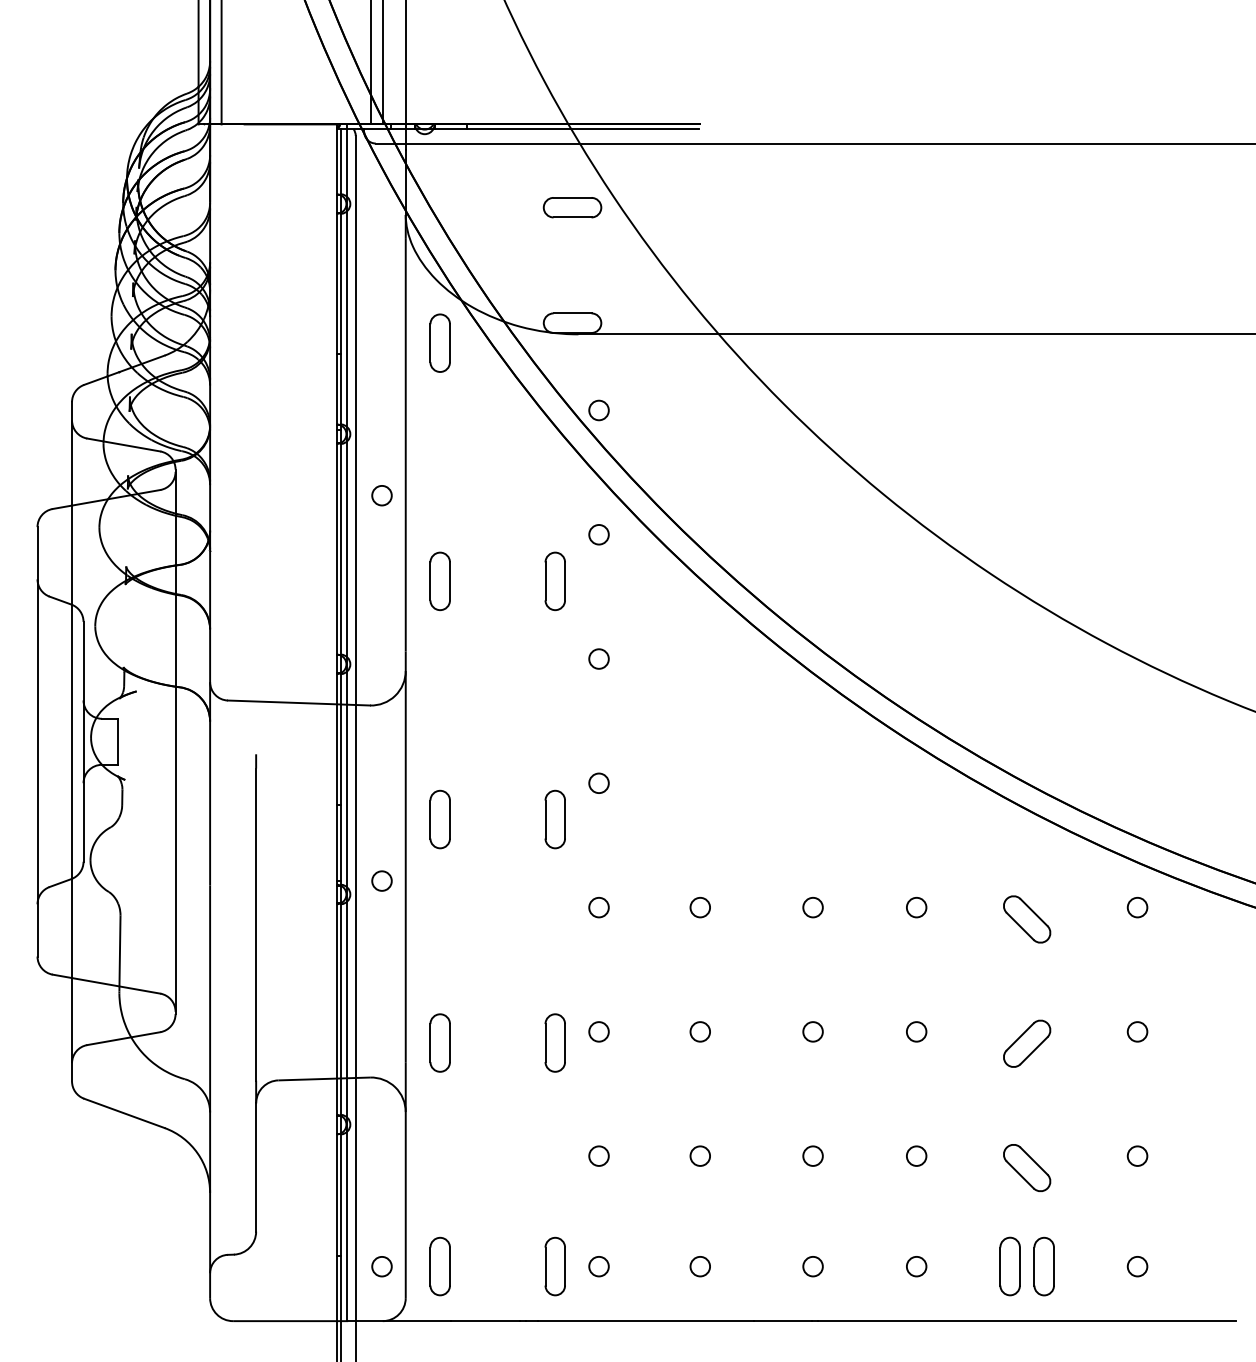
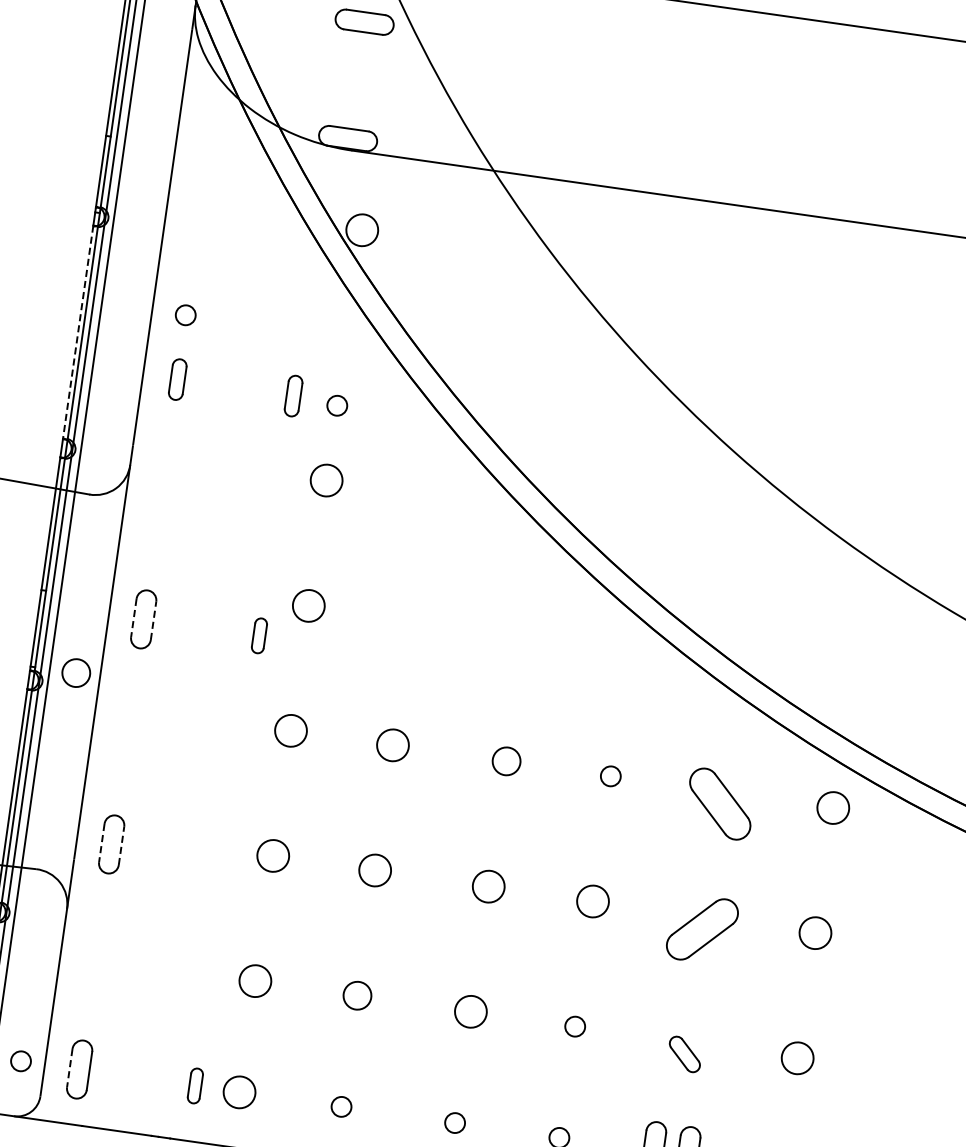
part: (439, 342) -> (211, 138), removed
circle: (598, 410) -> (361, 230), size x1.6
circle: (381, 495) -> (185, 315), moved
circle: (598, 534) -> (336, 405), moved
line: (336, 549) -> (77, 332), solid -> dashed
part: (439, 581) -> (177, 379), size x0.7
part: (554, 581) -> (292, 396), size x0.7
circle: (598, 658) -> (326, 479), size x1.6
circle: (598, 782) -> (308, 604), size x1.6
line: (430, 819) -> (133, 617), solid -> dashed
line: (450, 819) -> (154, 620), solid -> dashed
part: (554, 819) -> (258, 635), size x0.6
circle: (381, 880) -> (75, 672), size x1.4
circle: (598, 907) -> (290, 730), size x1.6
circle: (700, 907) -> (393, 745), size x1.6
circle: (812, 907) -> (505, 761), size x1.4
circle: (1137, 907) -> (833, 807), size x1.6
part: (1027, 919) -> (720, 804), size x1.4
circle: (598, 1031) -> (272, 855), size x1.6
circle: (700, 1031) -> (375, 870), size x1.6
circle: (812, 1031) -> (488, 886), size x1.6
circle: (916, 1031) -> (592, 901), size x1.6
circle: (1137, 1031) -> (815, 932), size x1.6
part: (554, 1042) -> (226, 860), removed
line: (430, 1043) -> (101, 843), solid -> dashed
line: (450, 1043) -> (121, 846), solid -> dashed
part: (1027, 1043) -> (702, 929), size x1.4
circle: (598, 1155) -> (254, 980), size x1.6
circle: (699, 1155) -> (356, 994), size x1.4
circle: (812, 1155) -> (470, 1011), size x1.6
circle: (1137, 1155) -> (797, 1057), size x1.6
part: (1027, 1167) -> (685, 1053), size x0.7
line: (430, 1266) -> (69, 1068), solid -> dashed
part: (554, 1266) -> (194, 1085), size x0.6
circle: (598, 1266) -> (239, 1092), size x1.6

